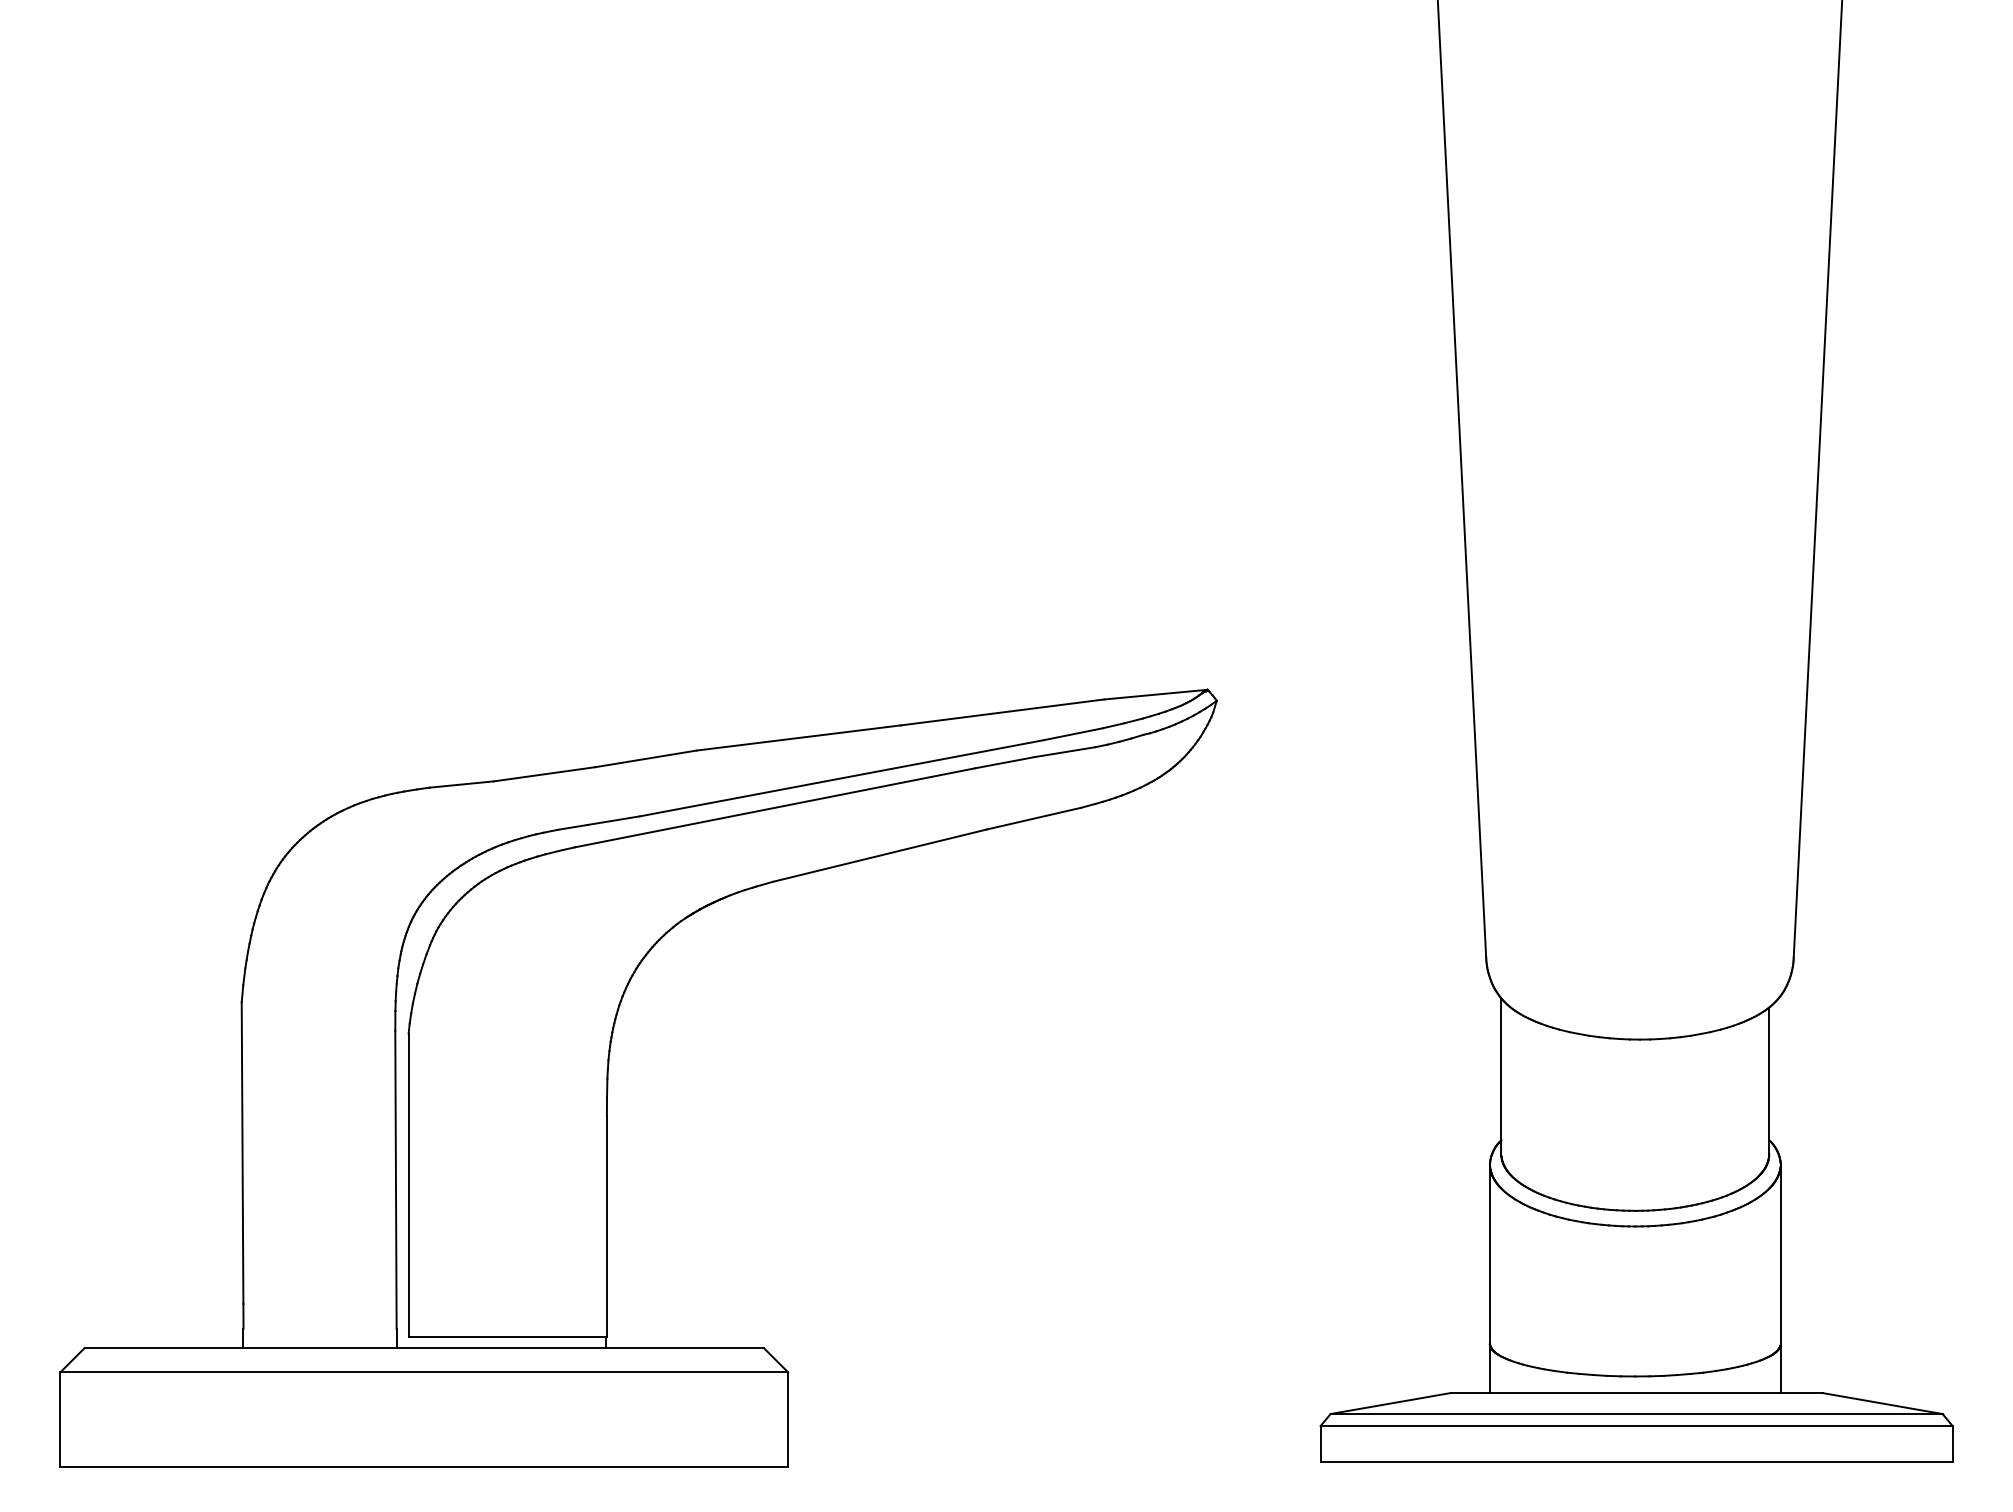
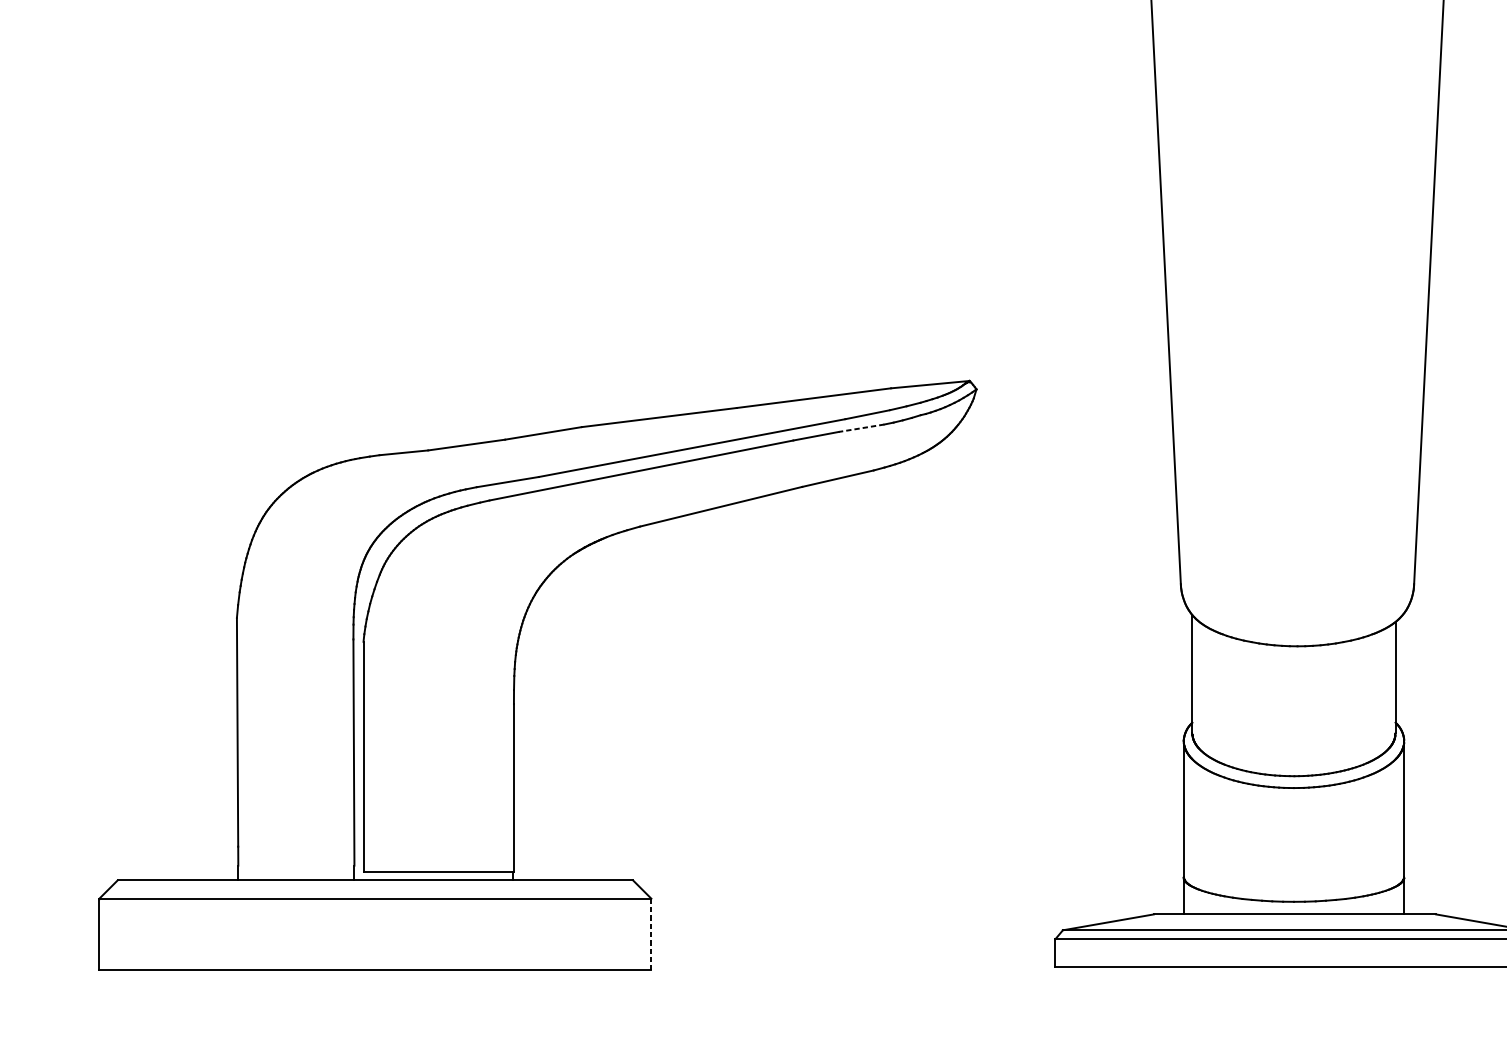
line: (1064, 752) -> (861, 428), solid -> dashed
line: (788, 1420) -> (651, 935), solid -> dashed

